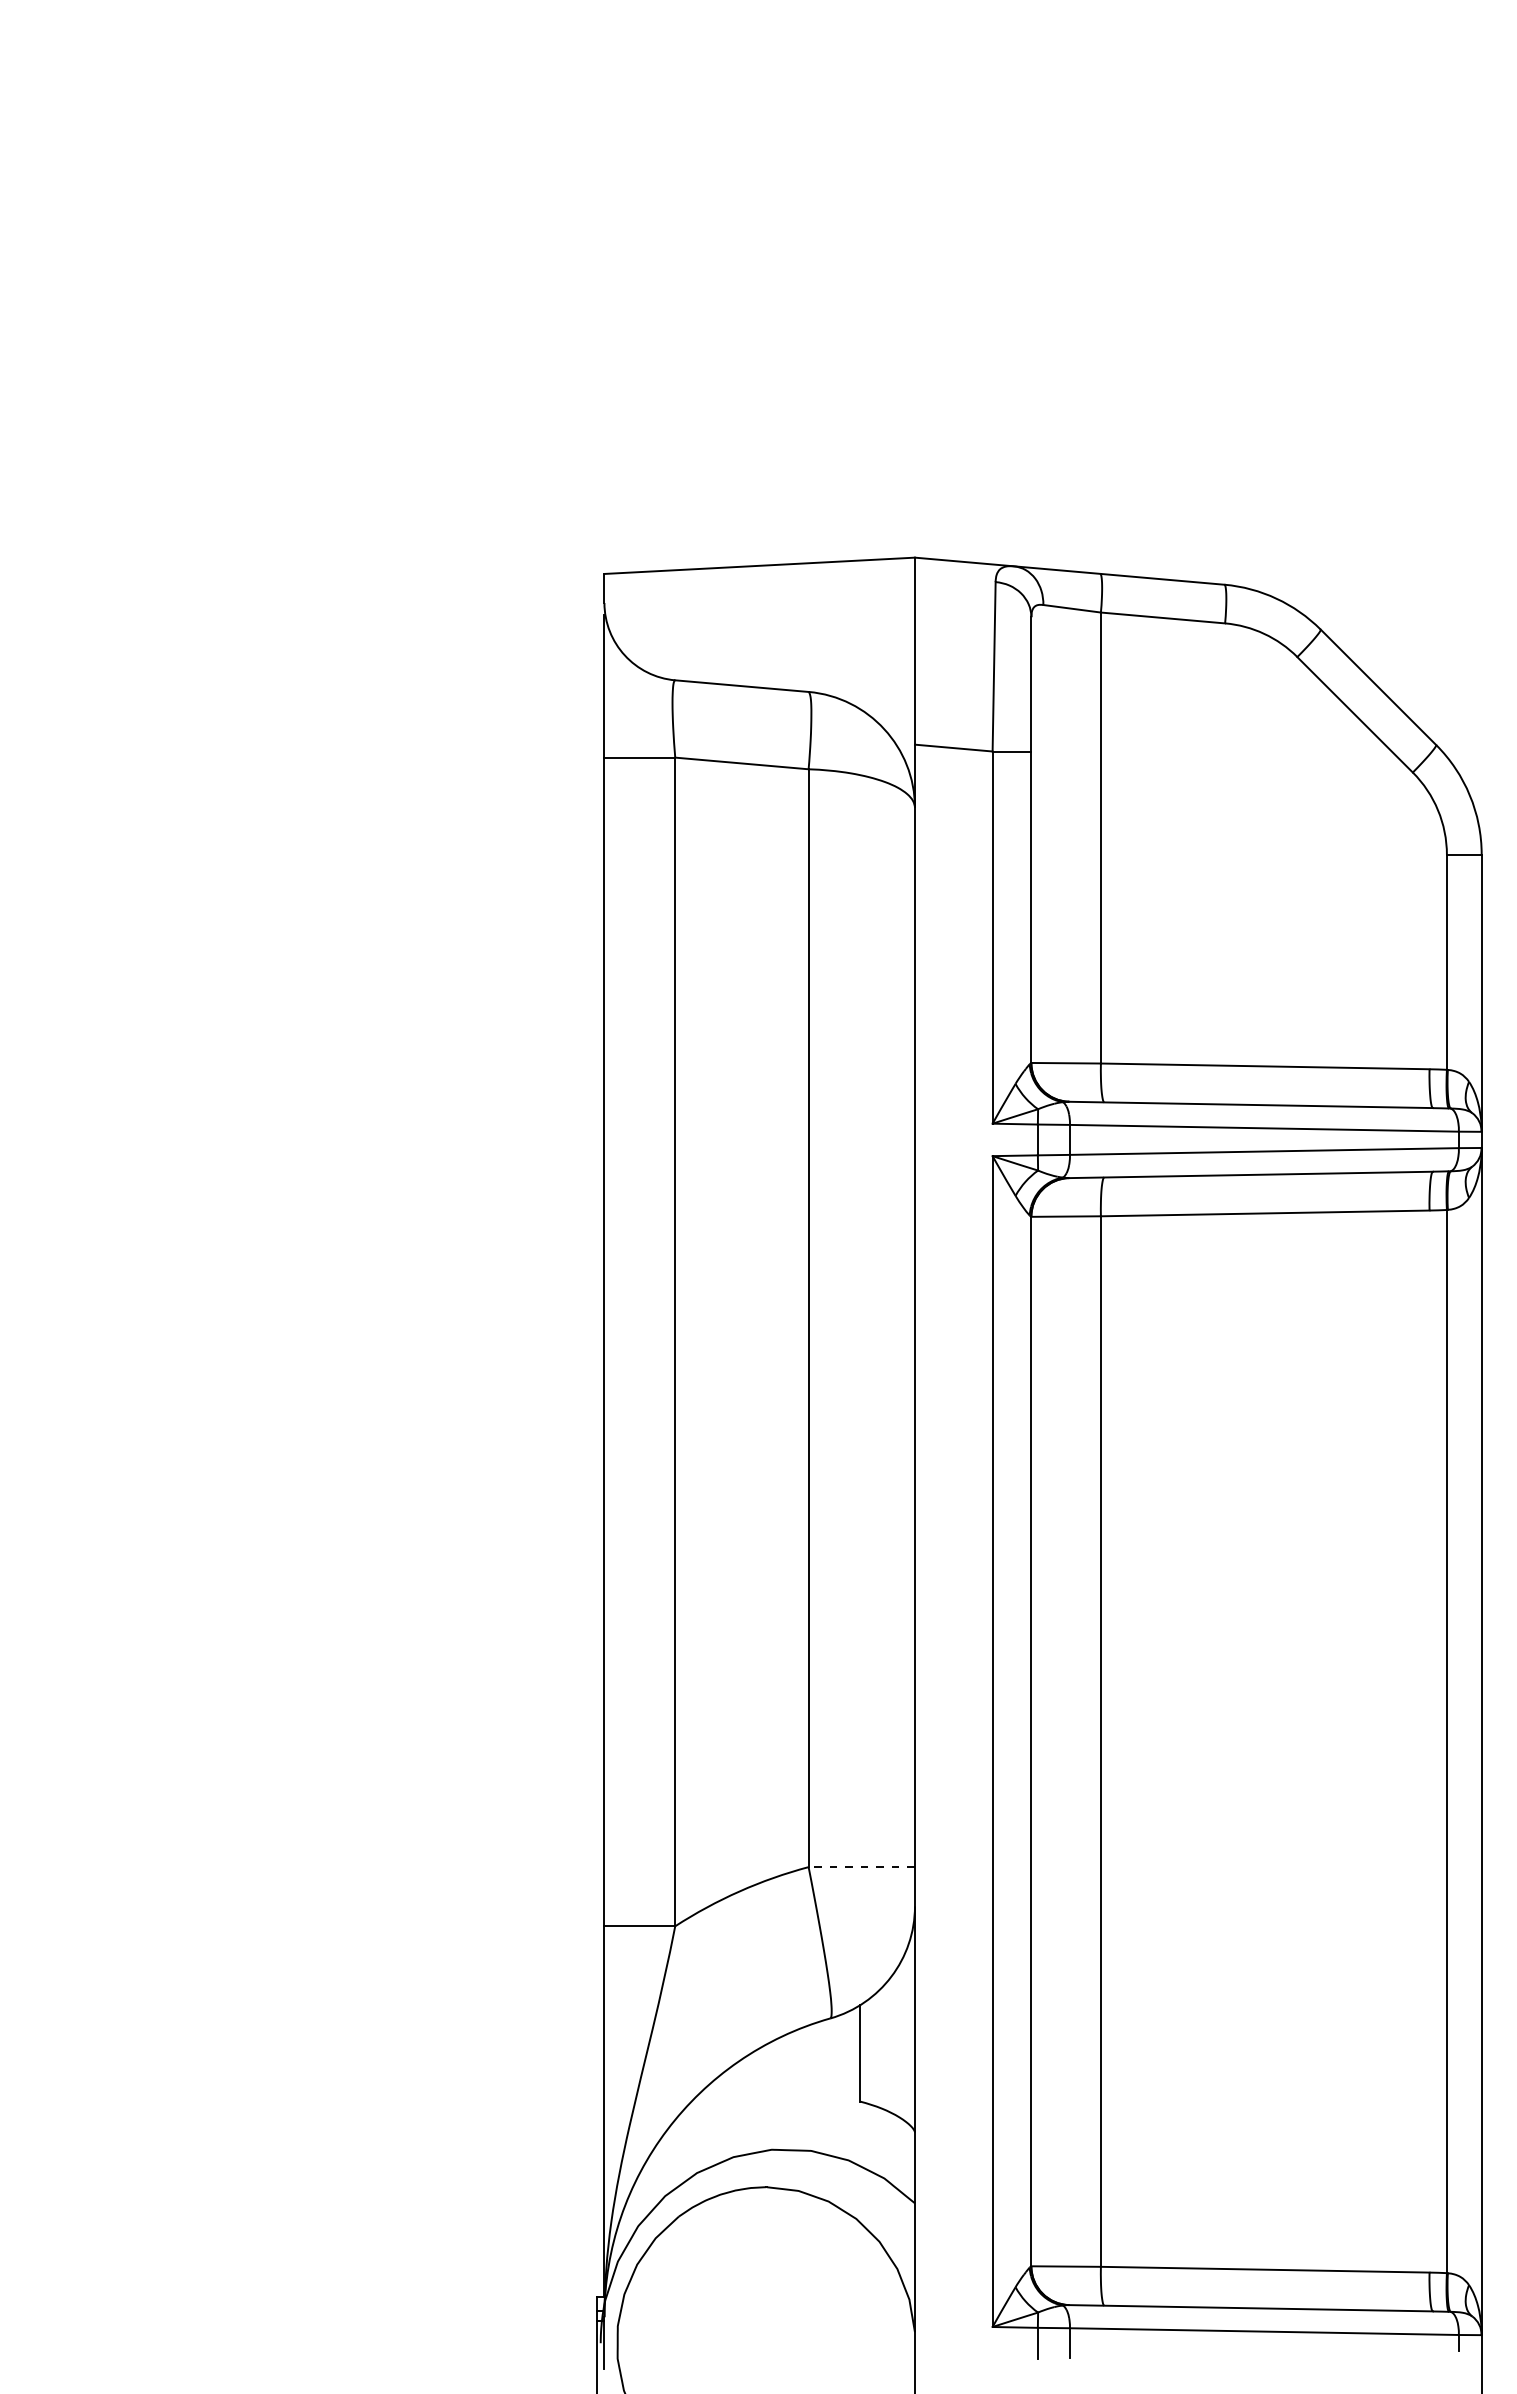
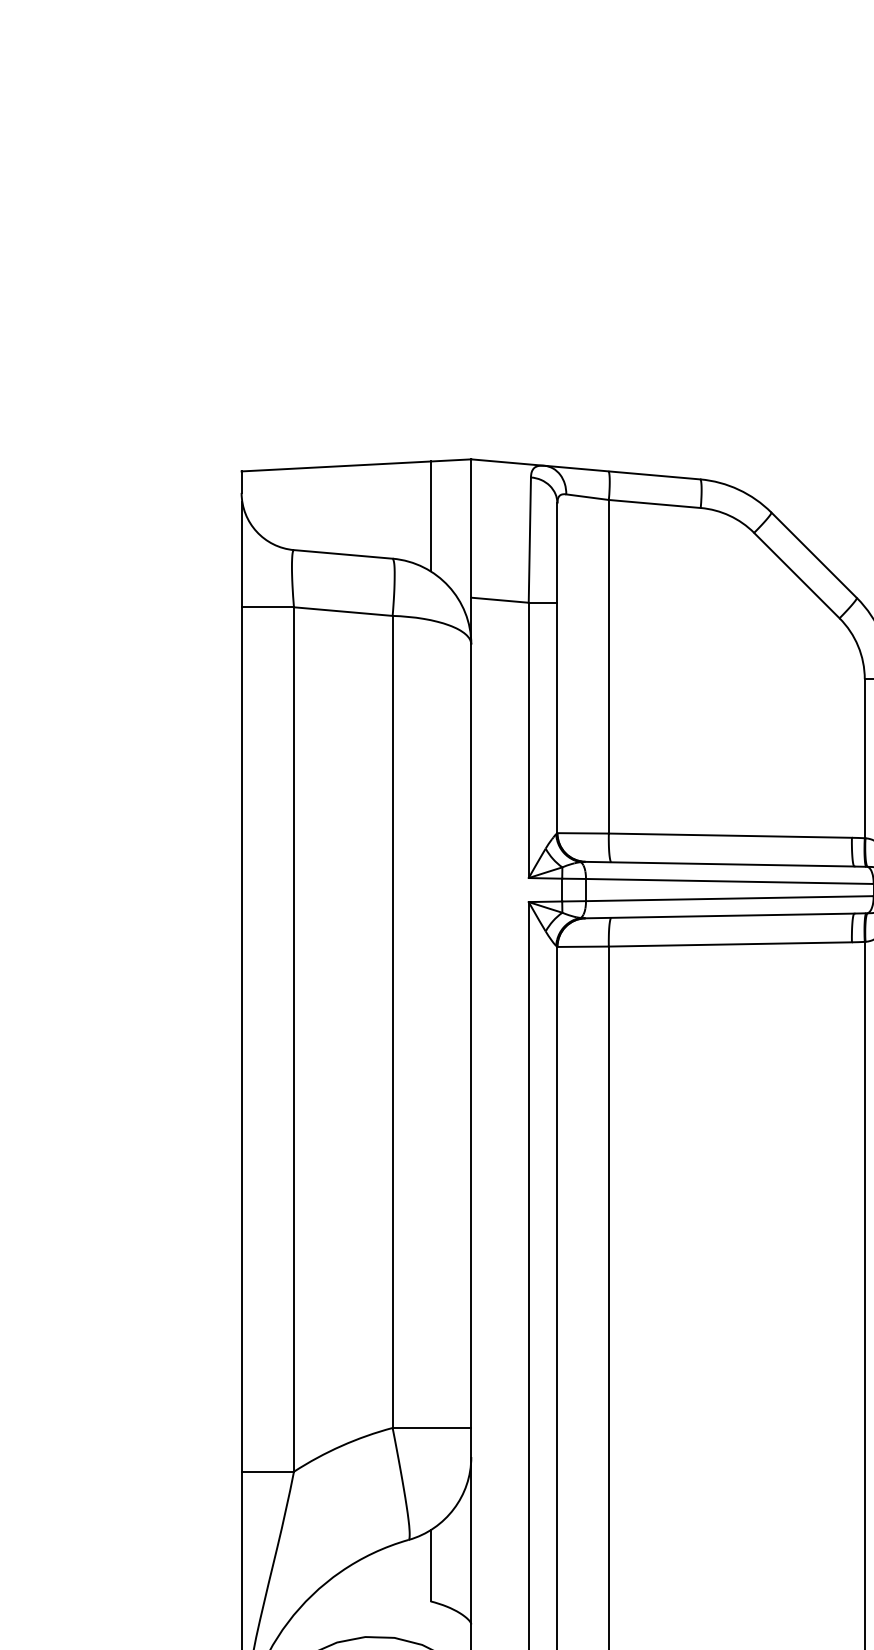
line: (860, 634) -> (431, 516), added
line: (861, 1867) -> (431, 1428), dashed -> solid

